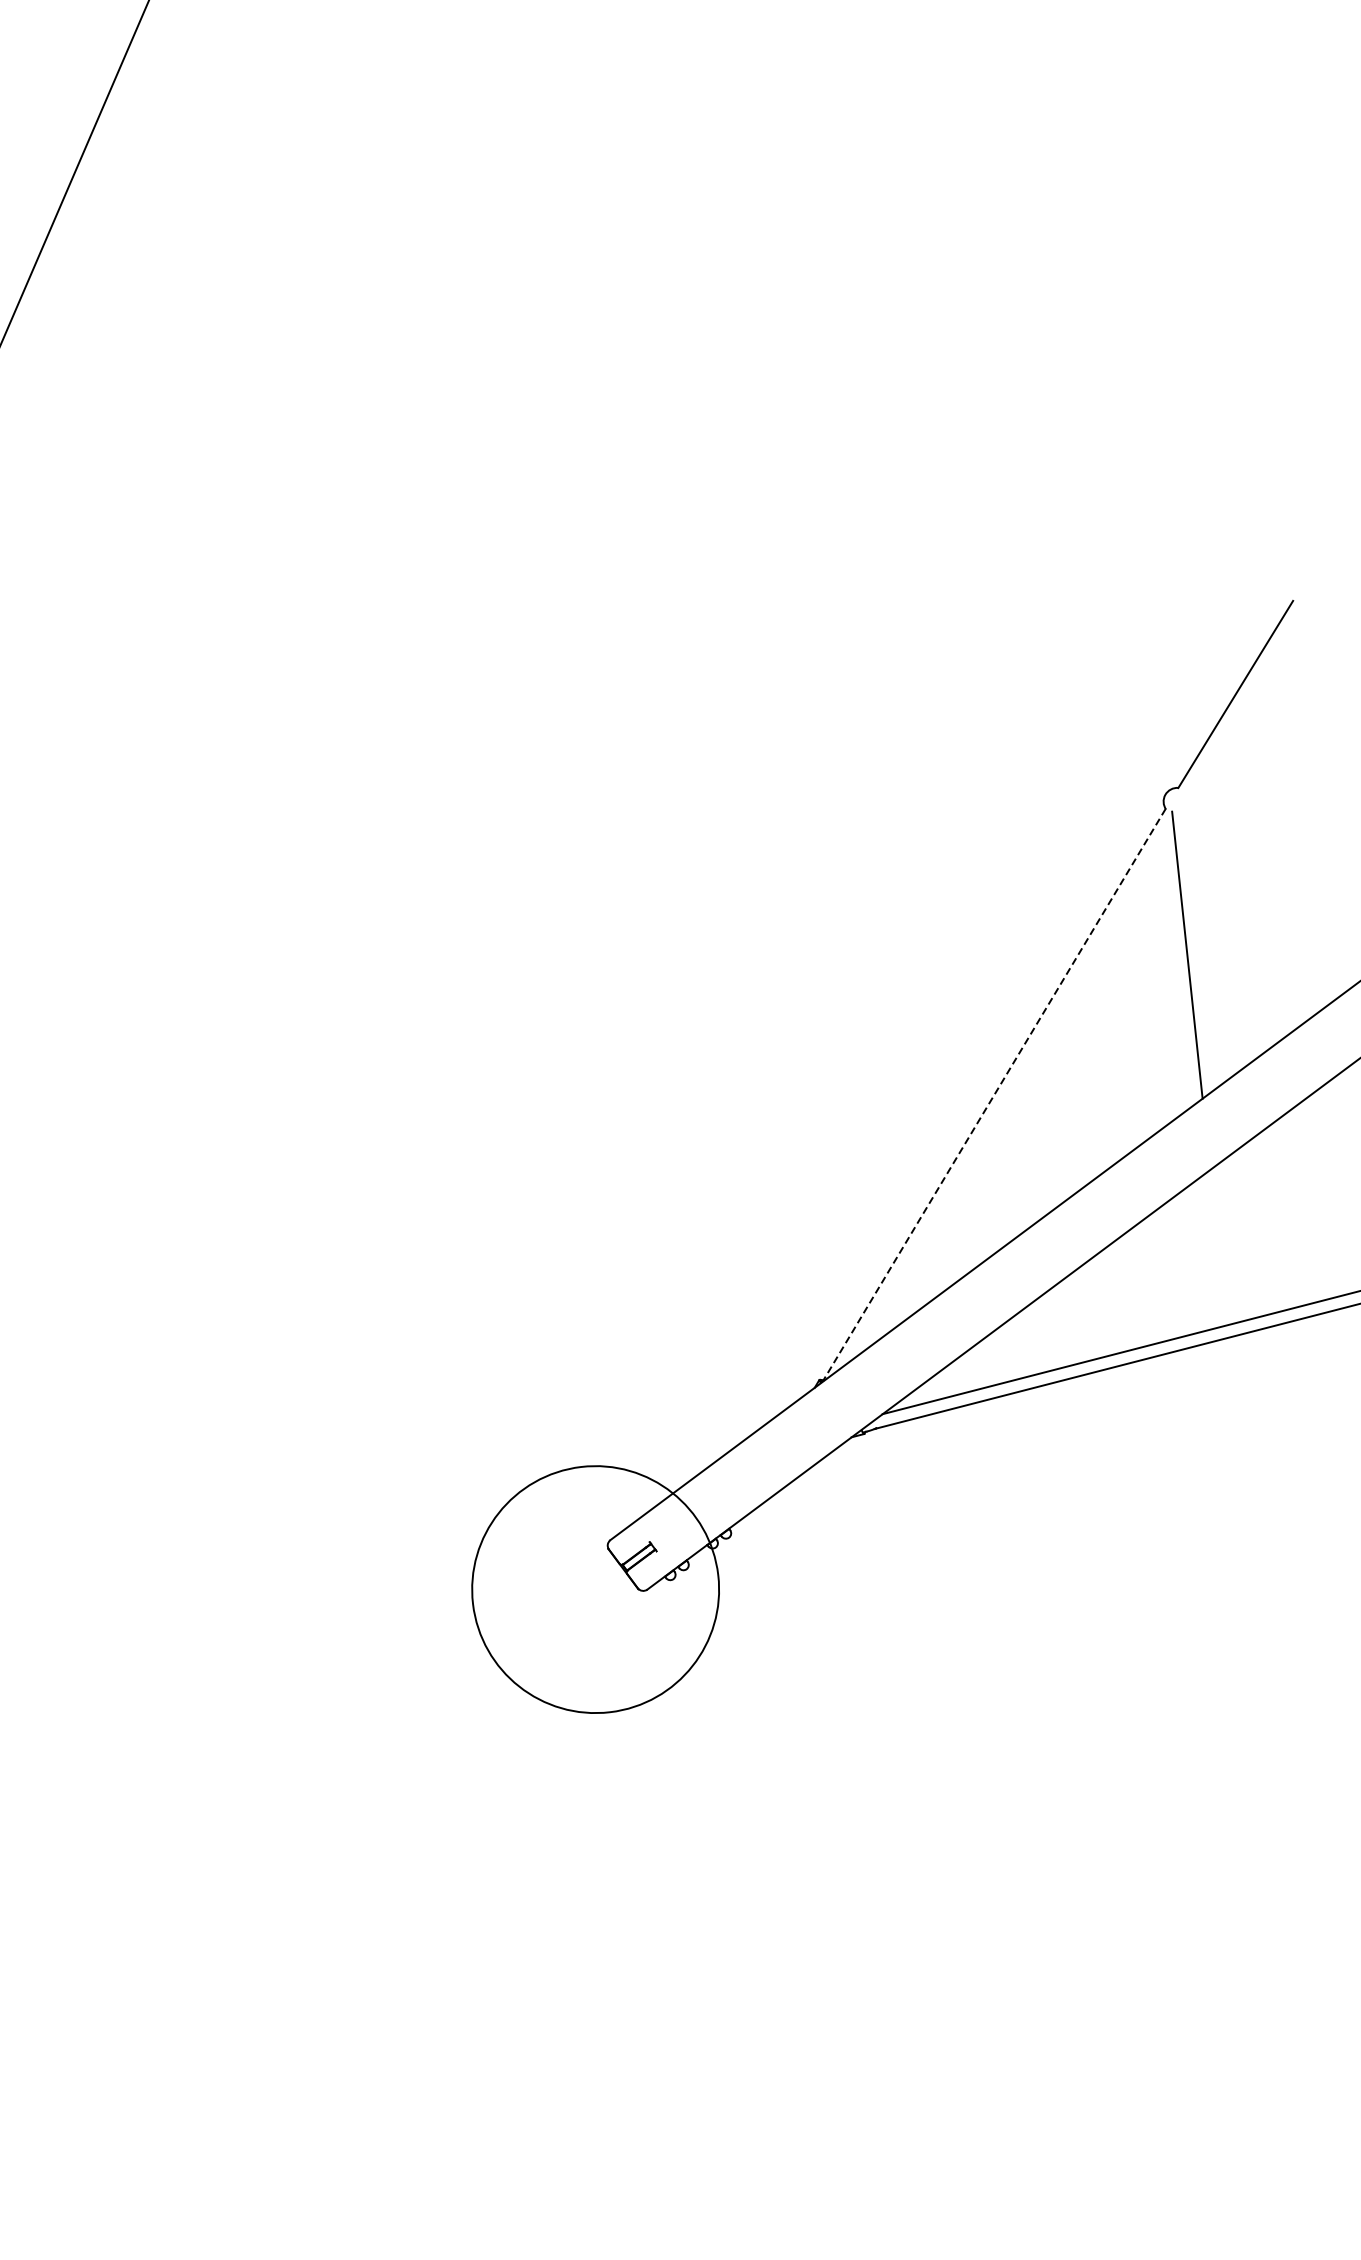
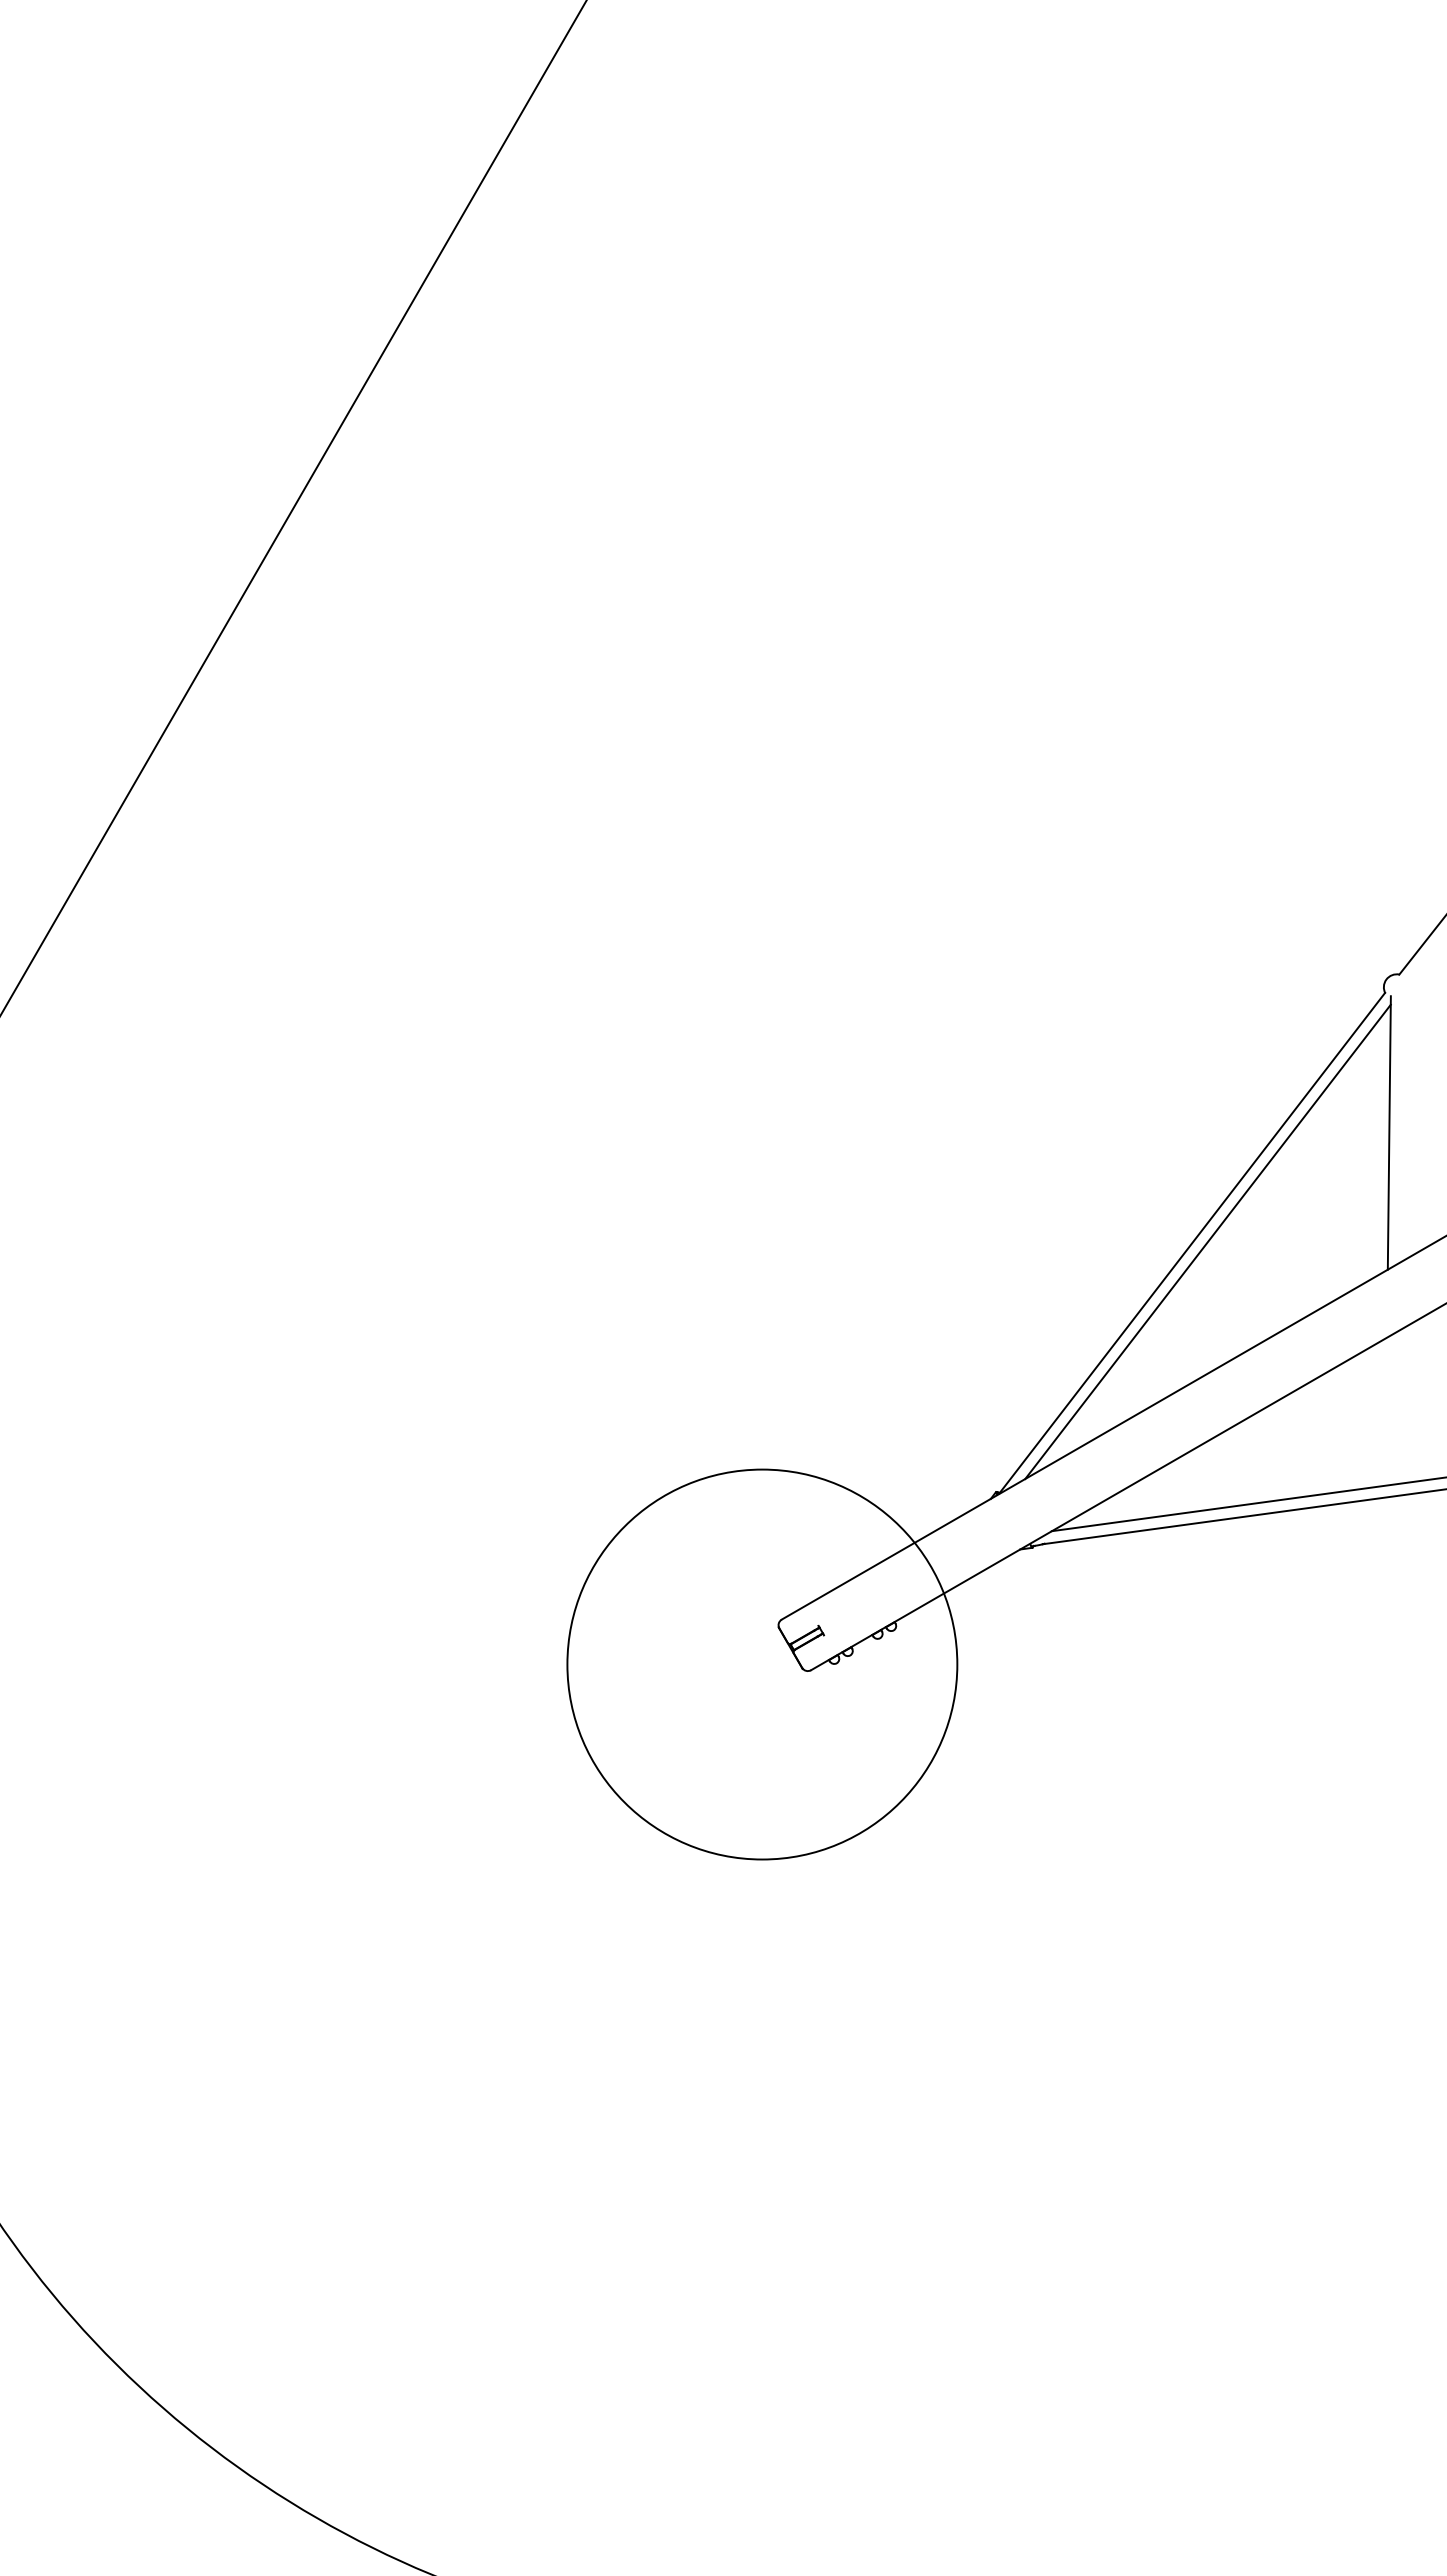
line: (1010, 1091) -> (1207, 1241), added
line: (994, 1095) -> (1192, 1243), dashed -> solid
circle: (595, 1589) -> (762, 1664), size x1.67

